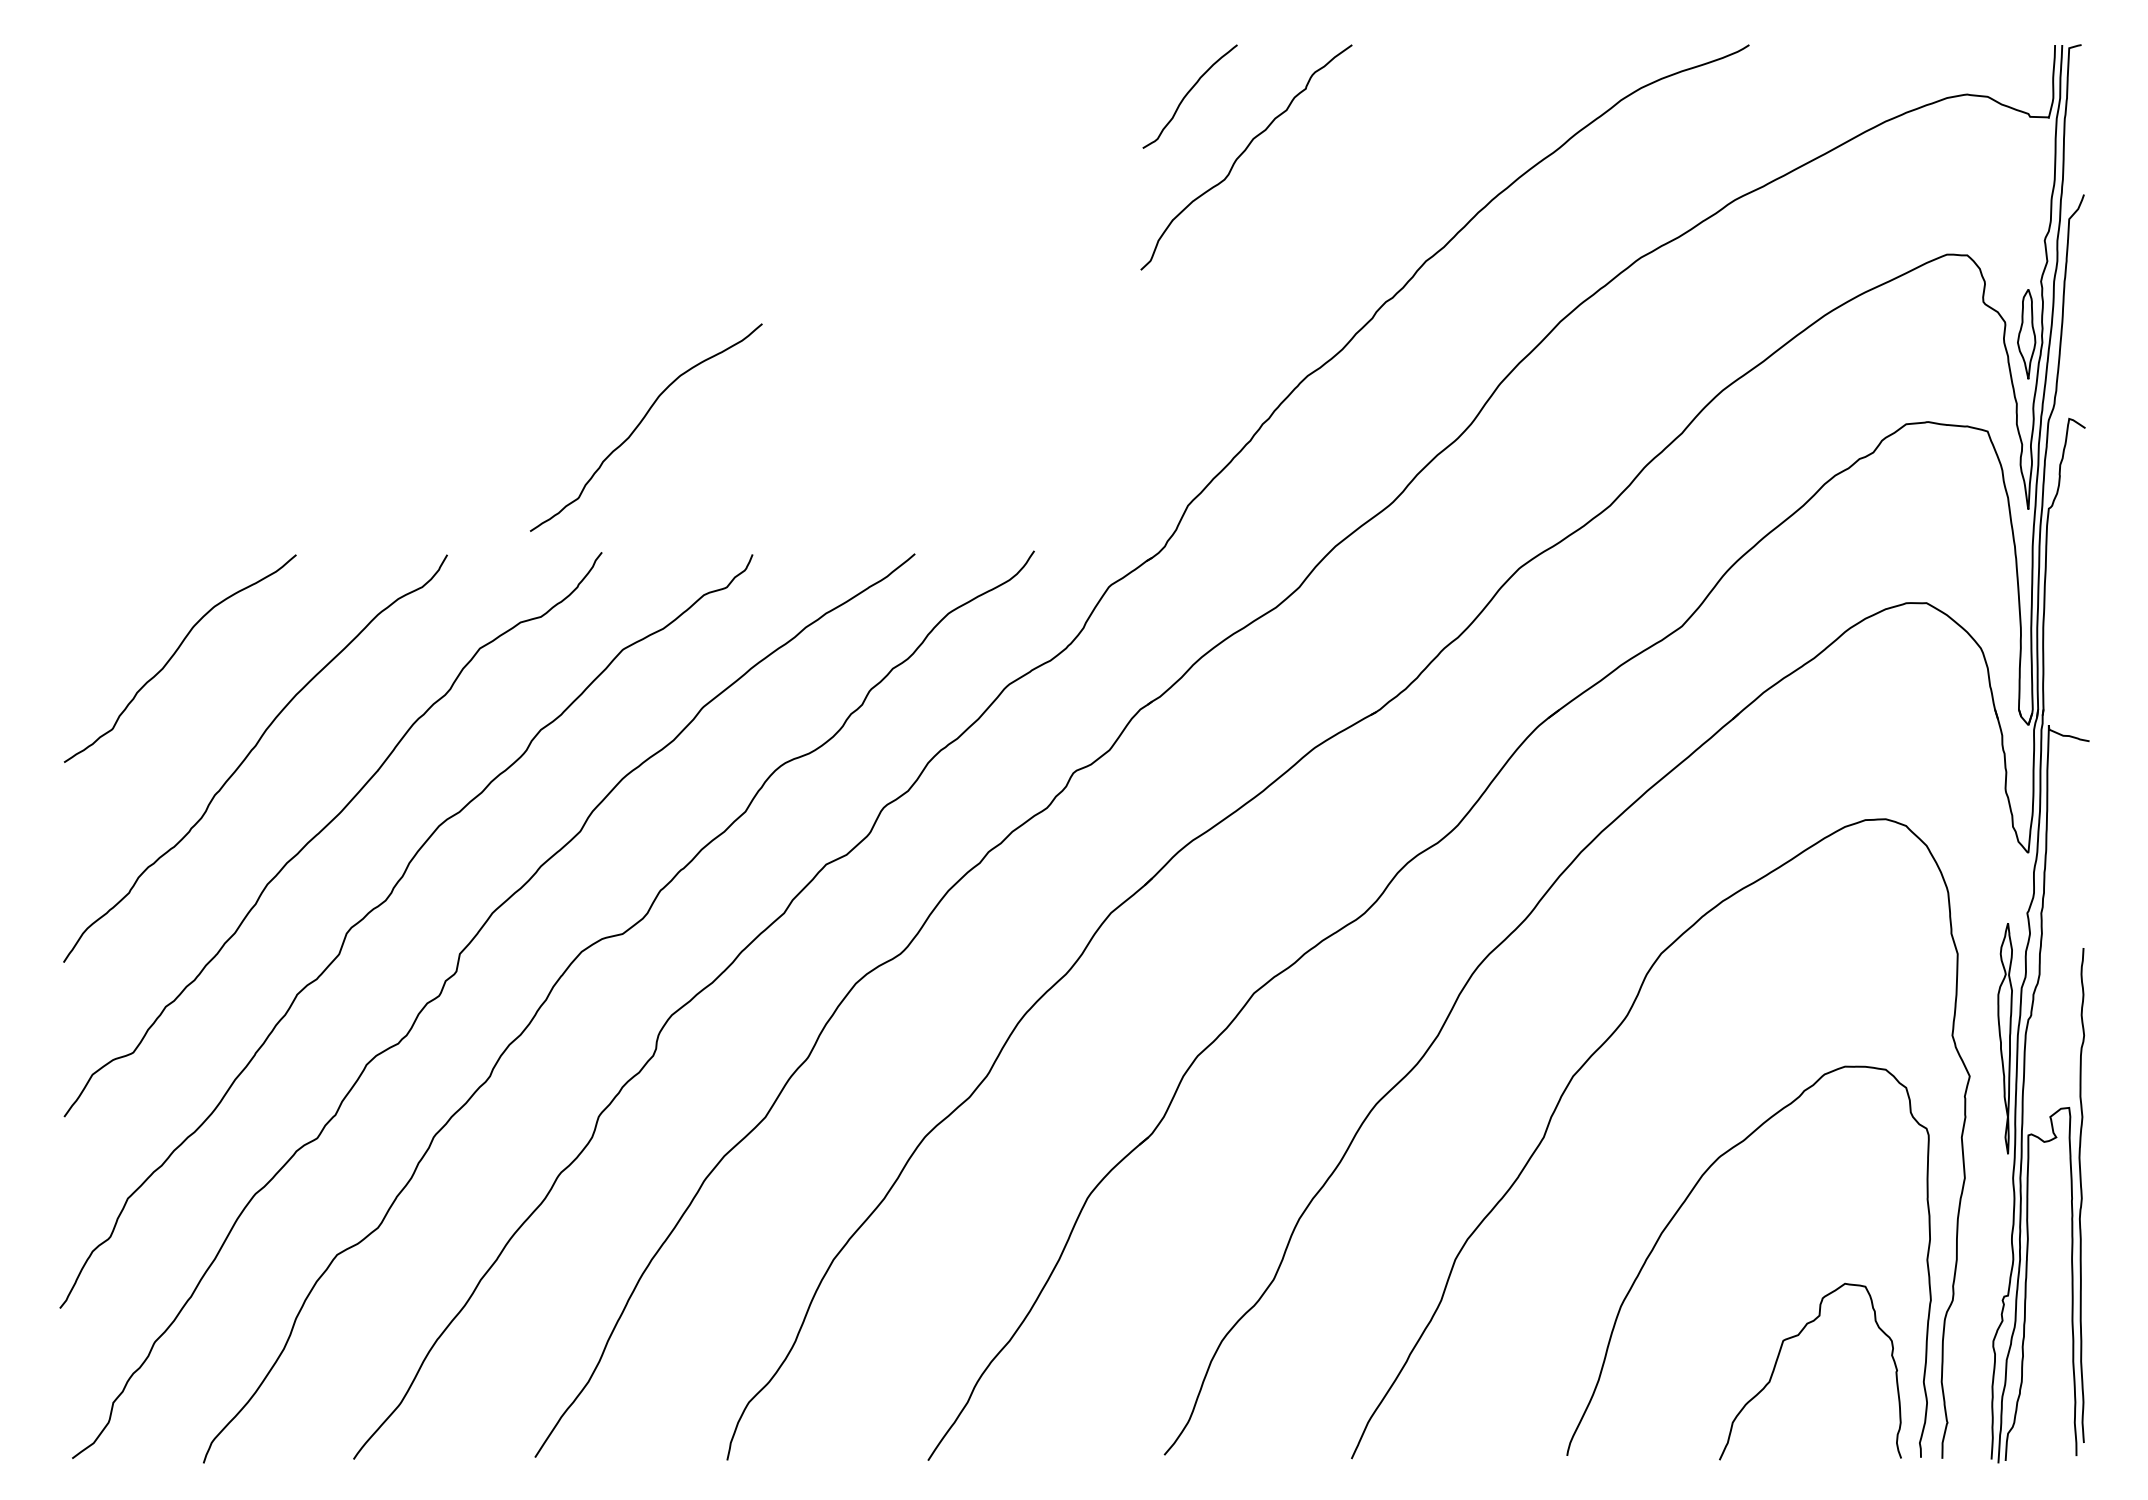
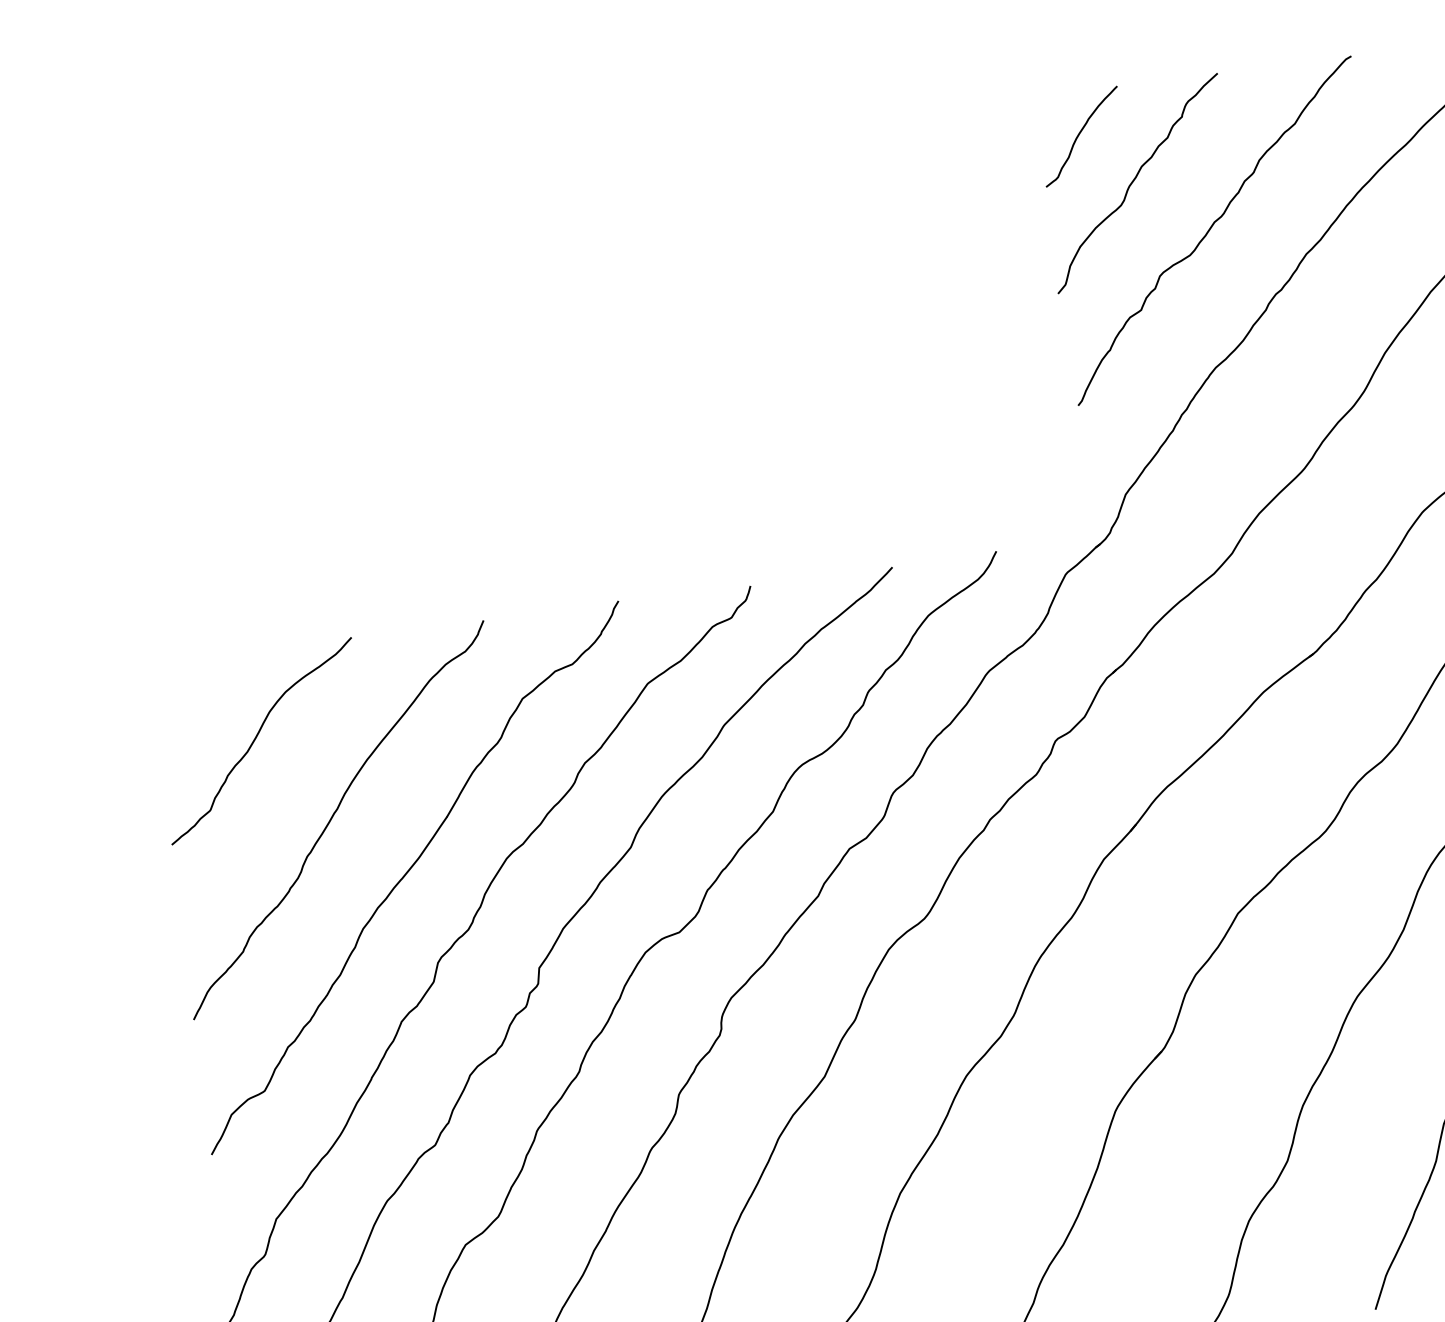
curve: (1322, 219) -> (1211, 229), added
curve: (640, 424) -> (637, 484), removed

